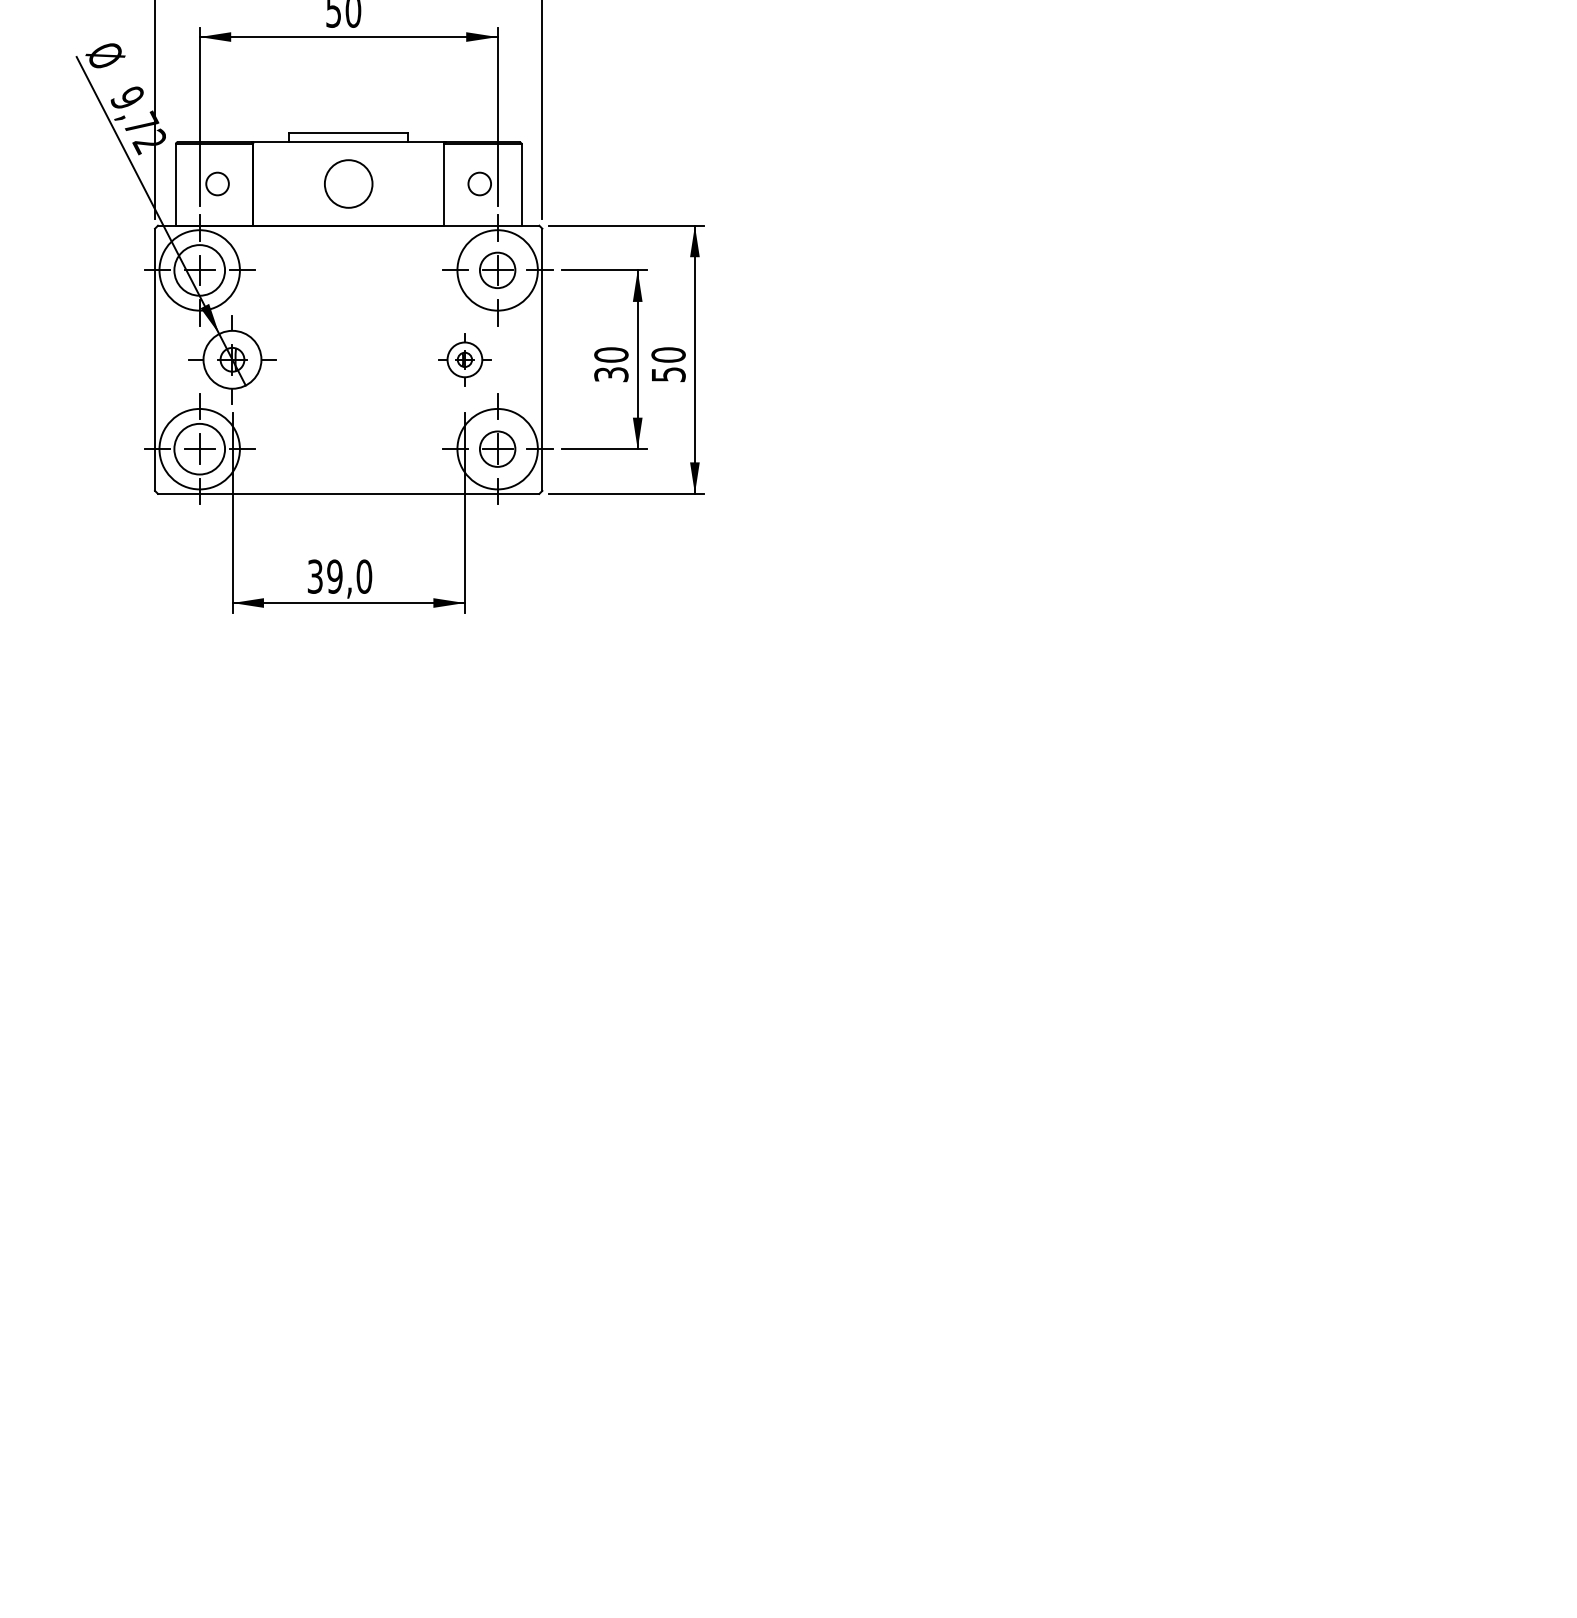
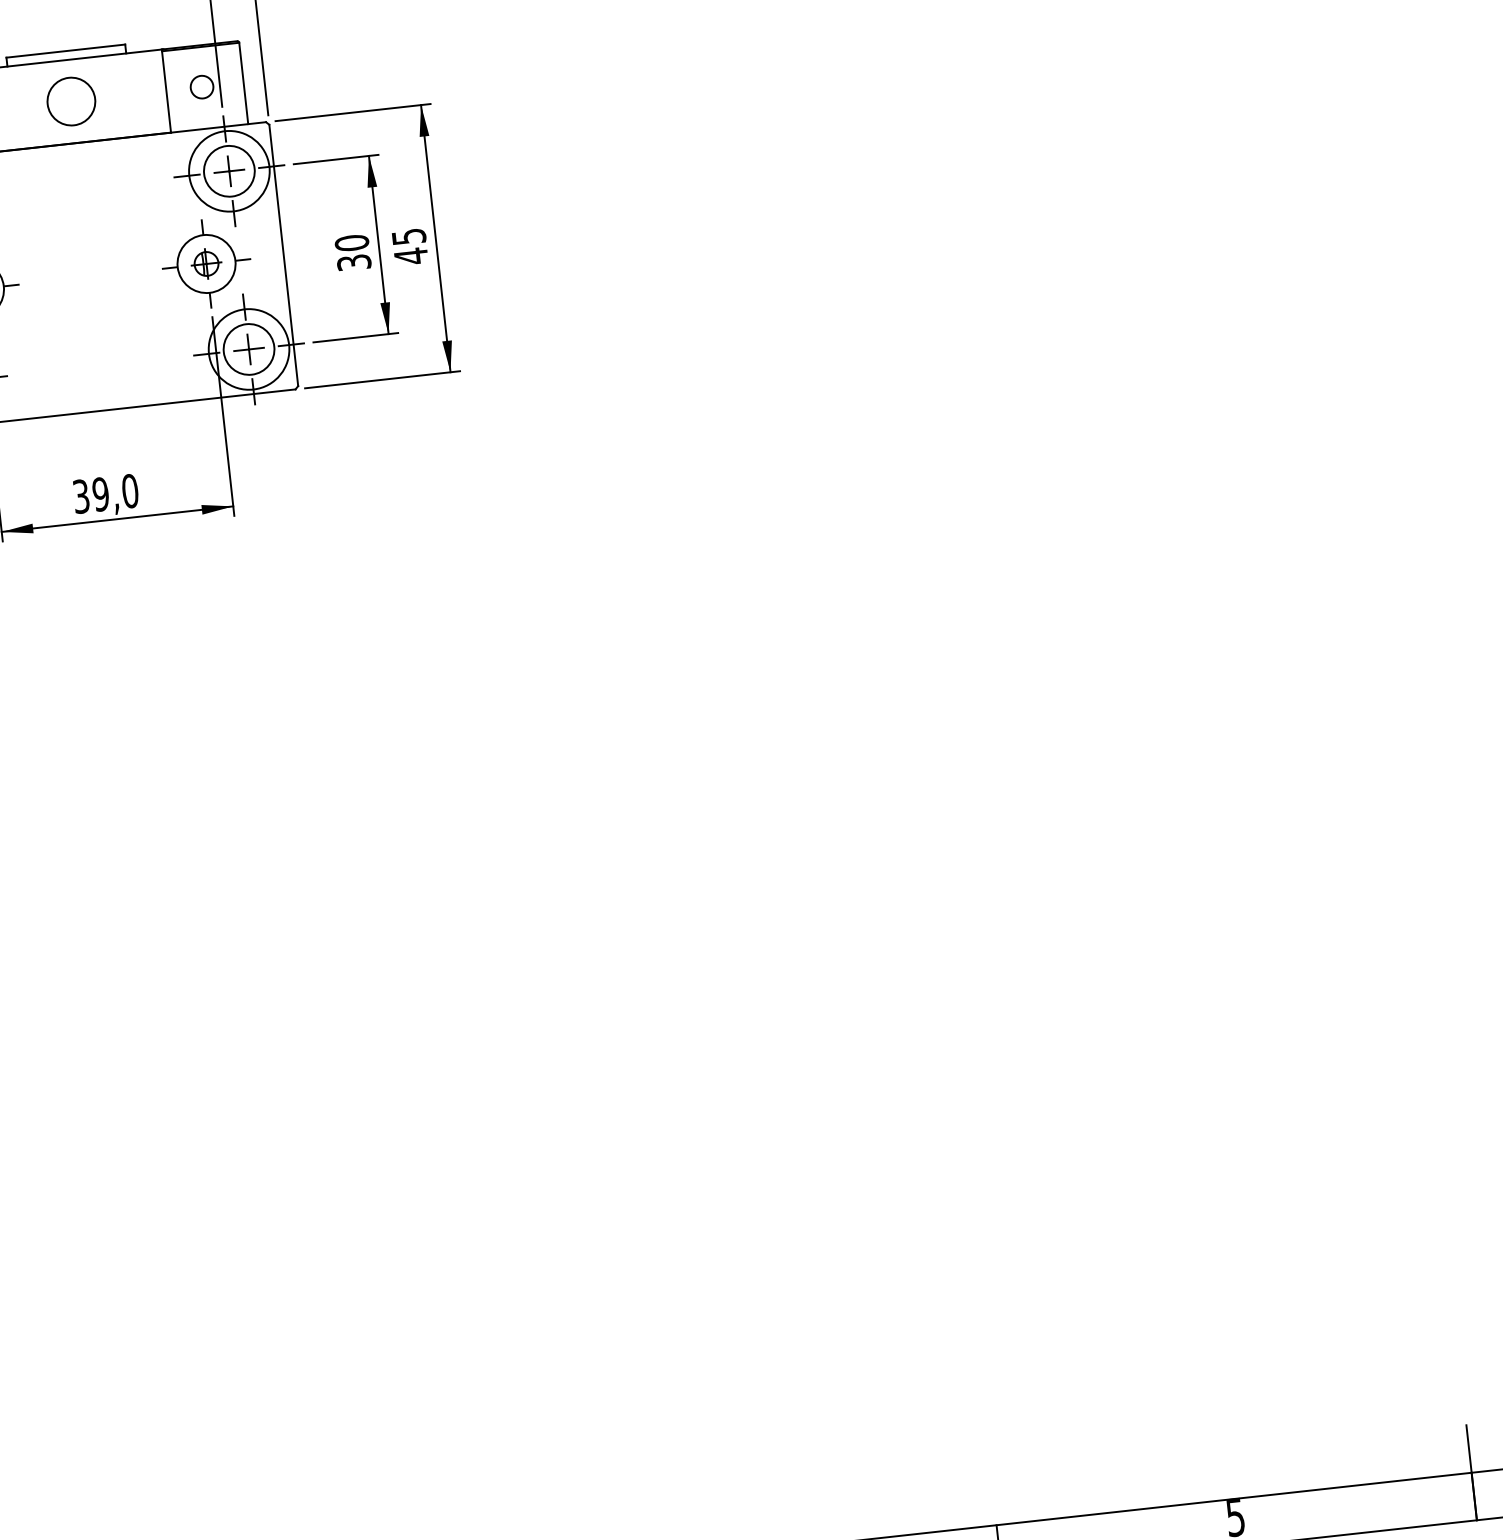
circle: (497, 270) -> (229, 171), size x1.43
part: (464, 359) -> (206, 263), size x1.67
text: (668, 364) -> (409, 246), 50 -> 45
circle: (497, 448) -> (248, 348), size x1.43

